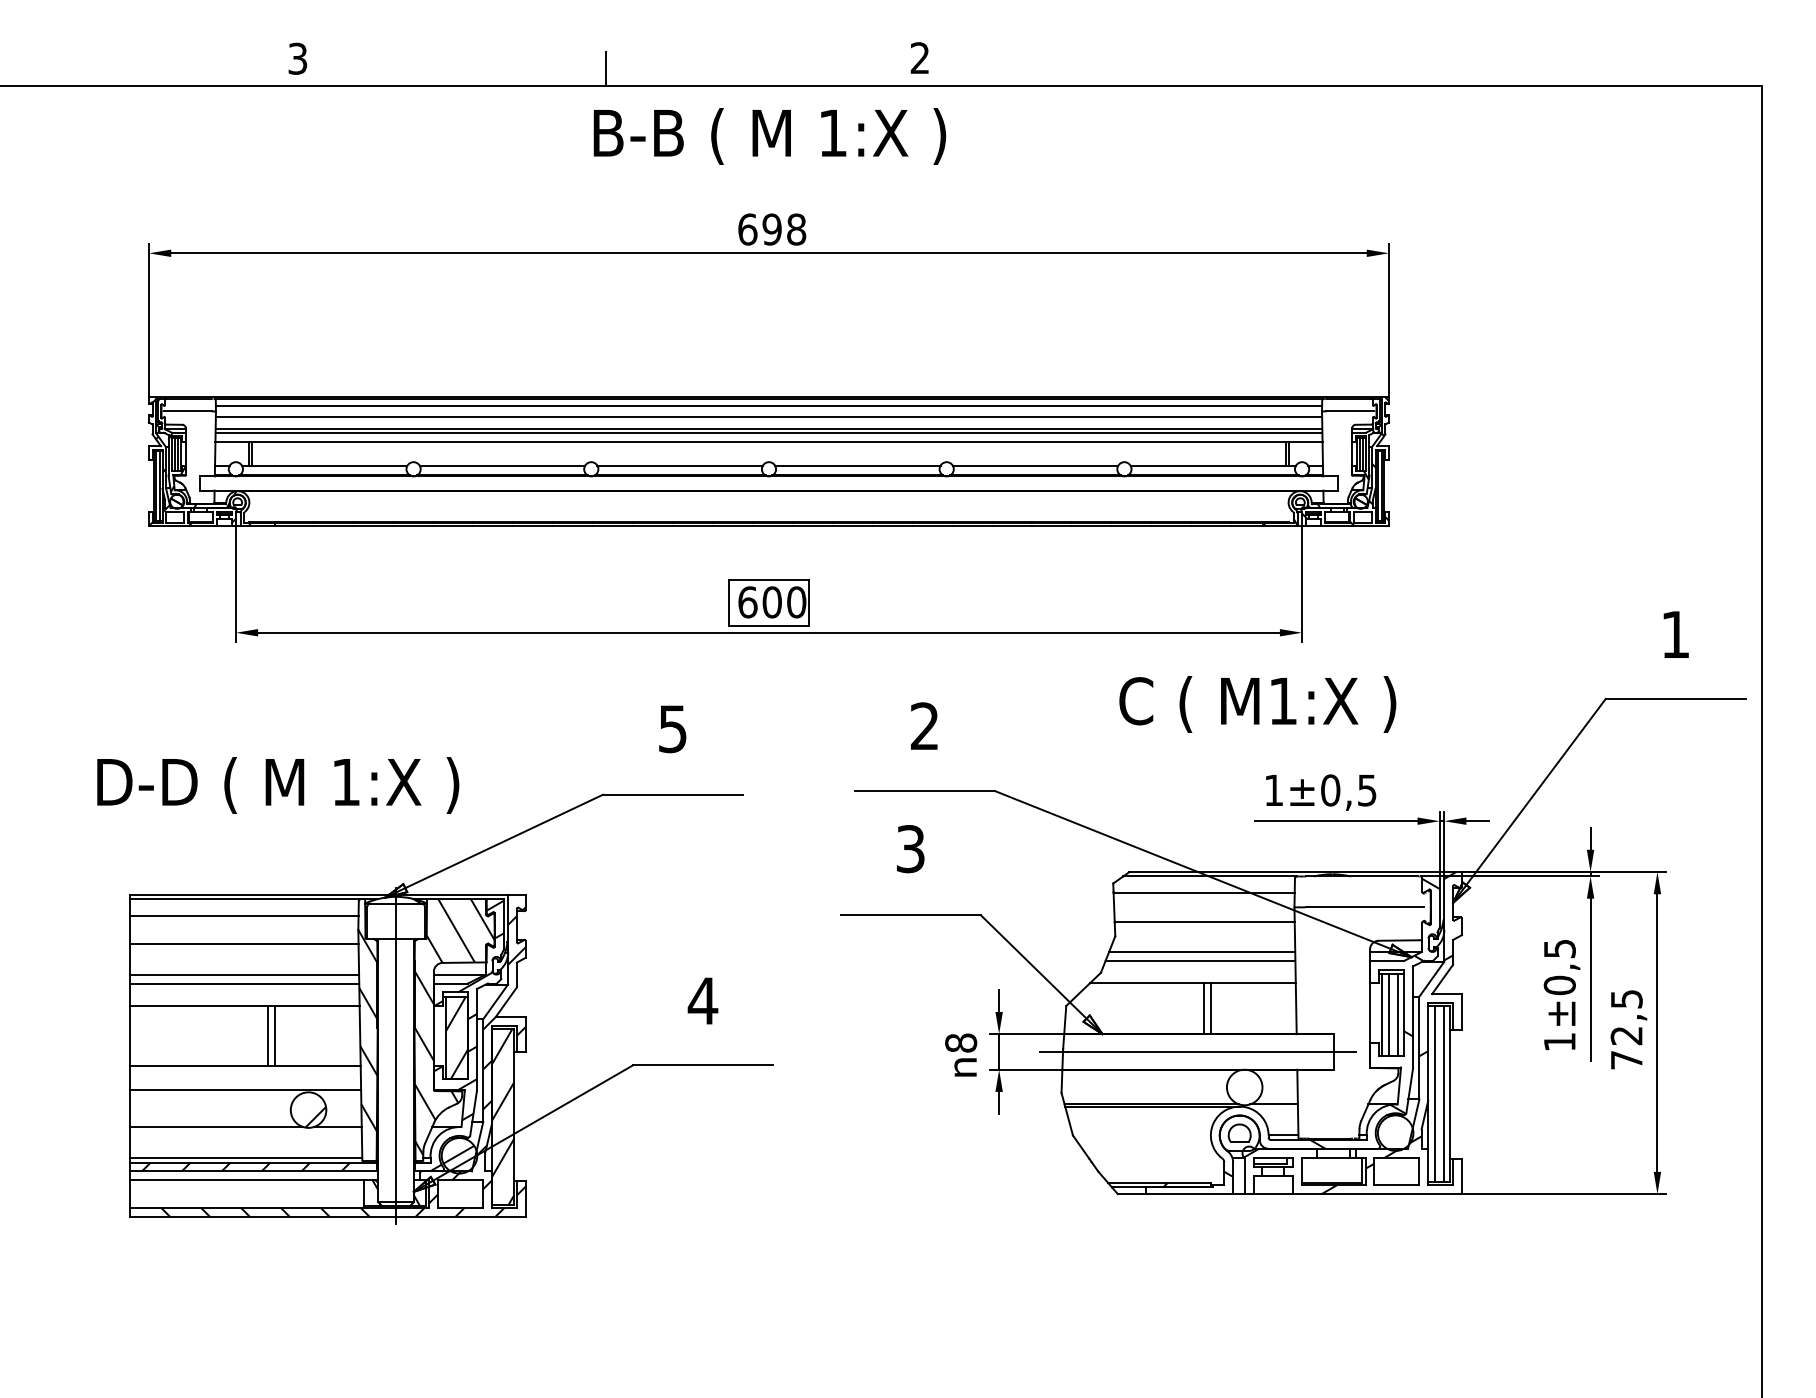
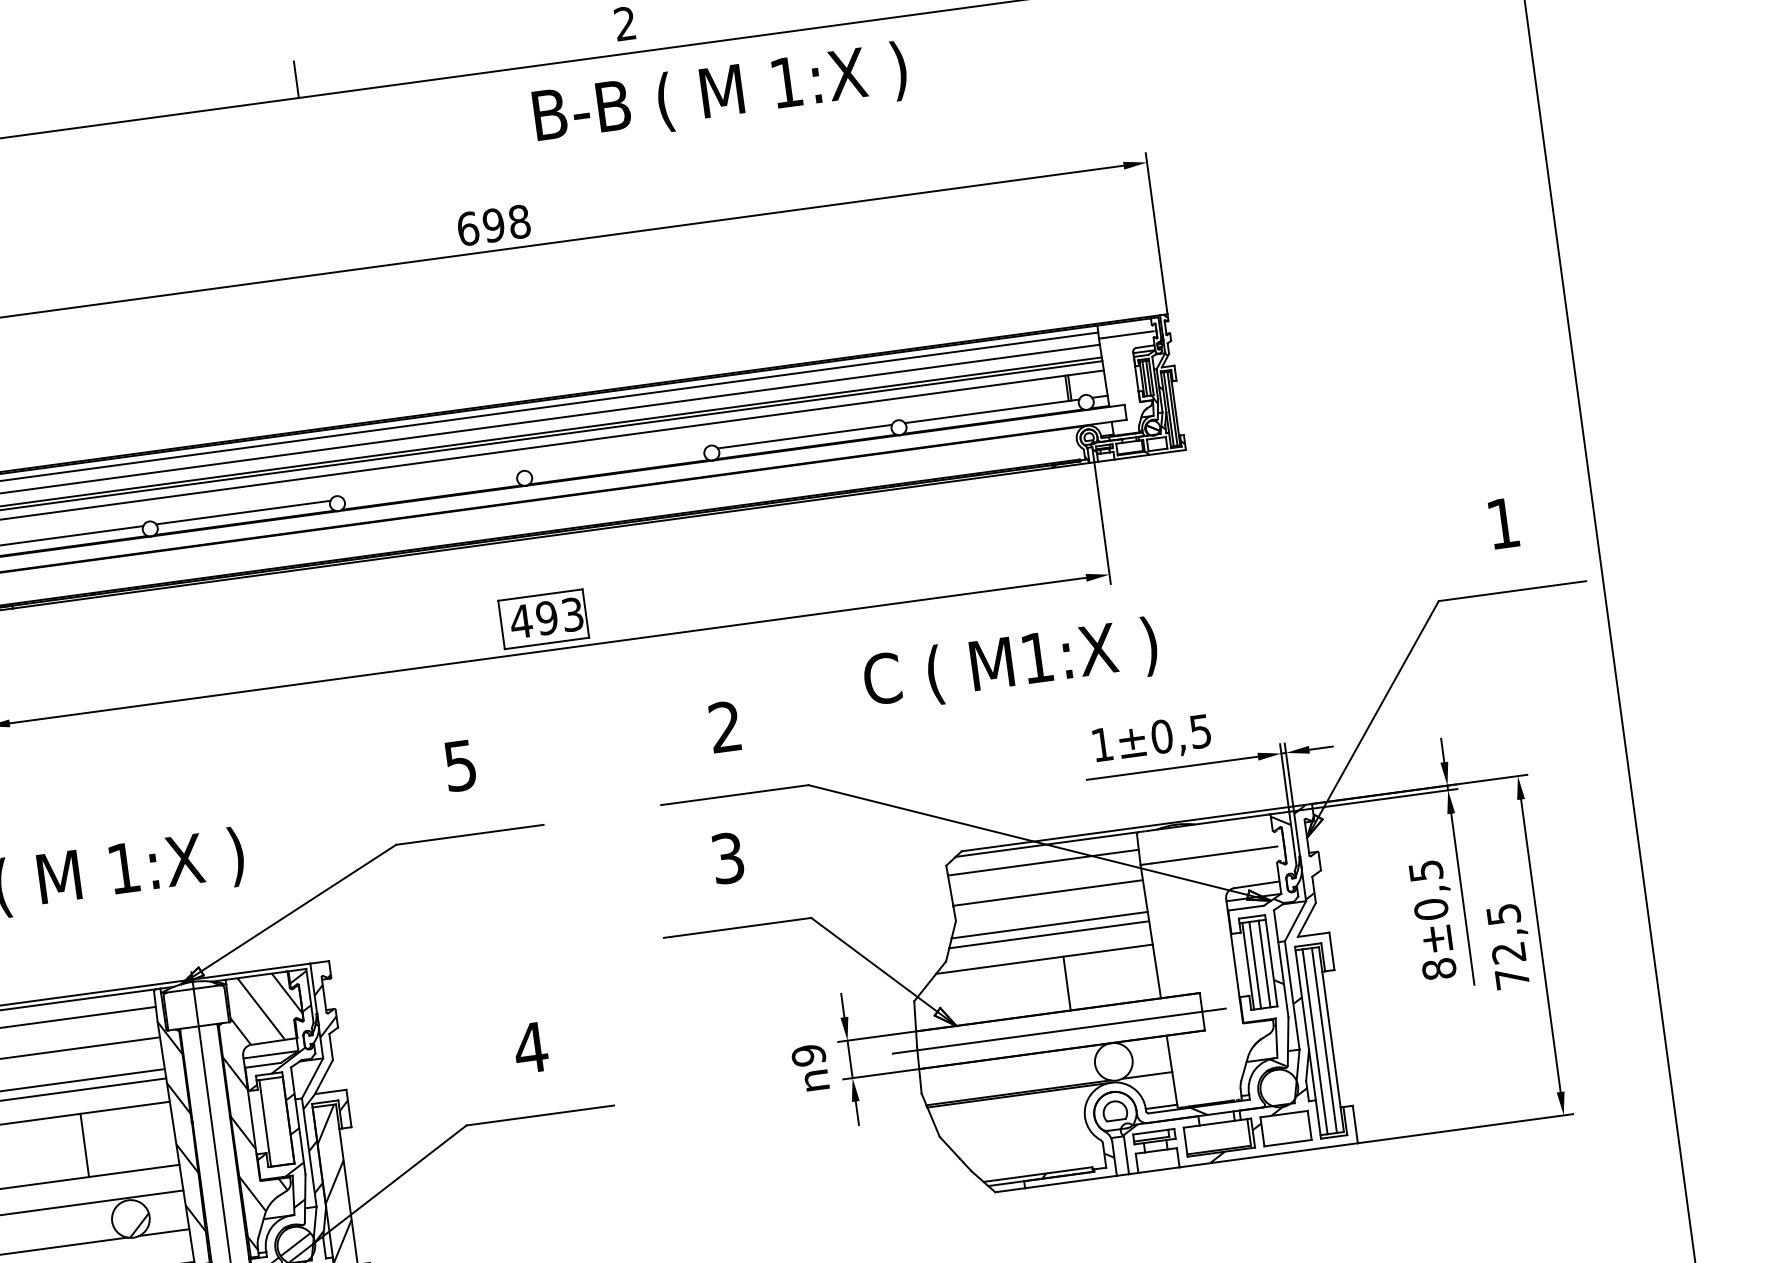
text: (769, 136) -> (720, 94), moved
line: (679, 465) -> (429, 487), removed
line: (857, 465) -> (617, 461), removed
text: (771, 602) -> (546, 618), 600 -> 493
text: (1257, 704) -> (1010, 664), moved
line: (1204, 1008) -> (1060, 984), removed
line: (268, 1035) -> (78, 1146), removed
hatch: (456, 1037) -> (276, 1121), removed
text: (1559, 1041) -> (1438, 968), 1 -> 8
text: (961, 1042) -> (809, 1054), 8 -> 9

